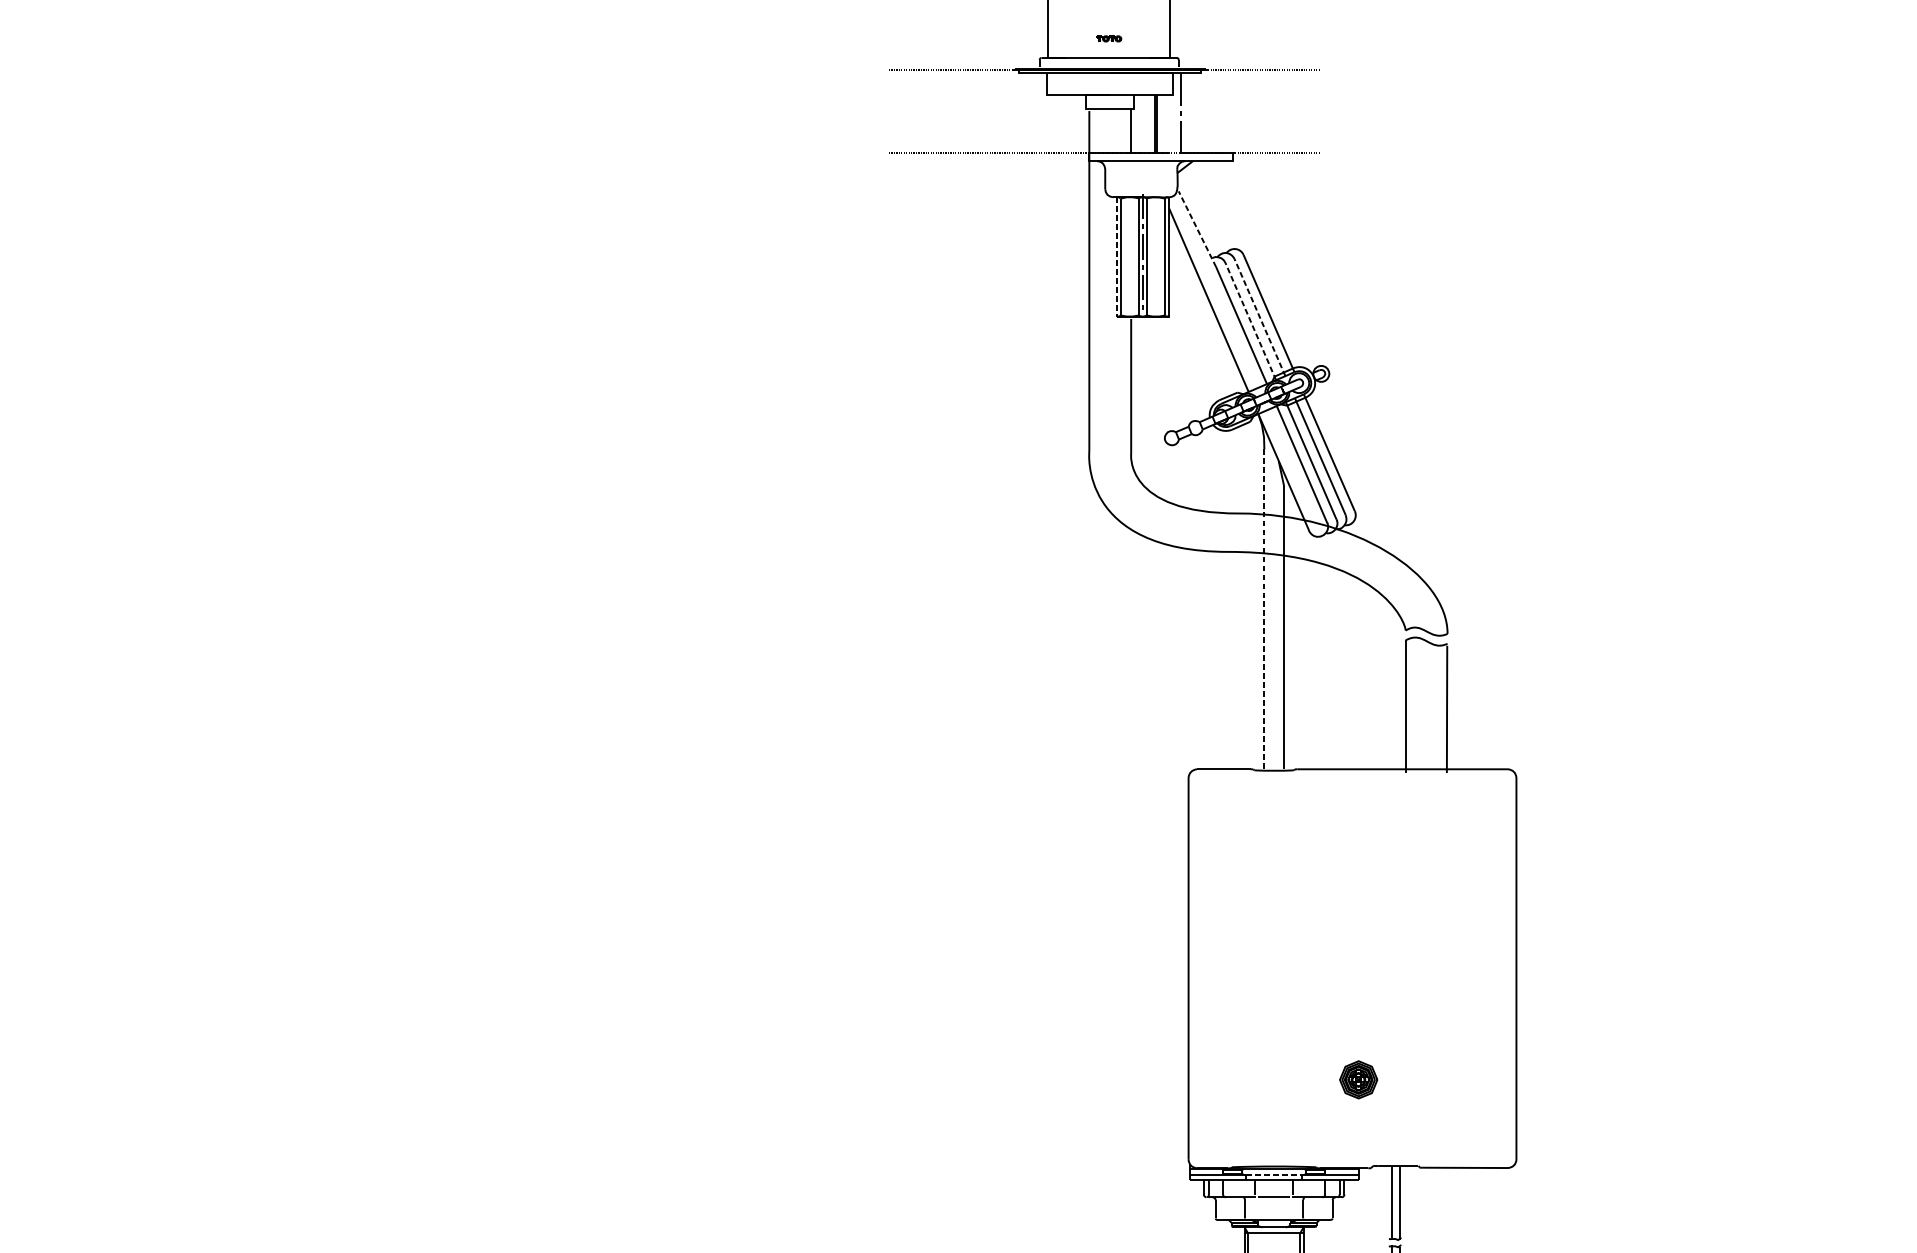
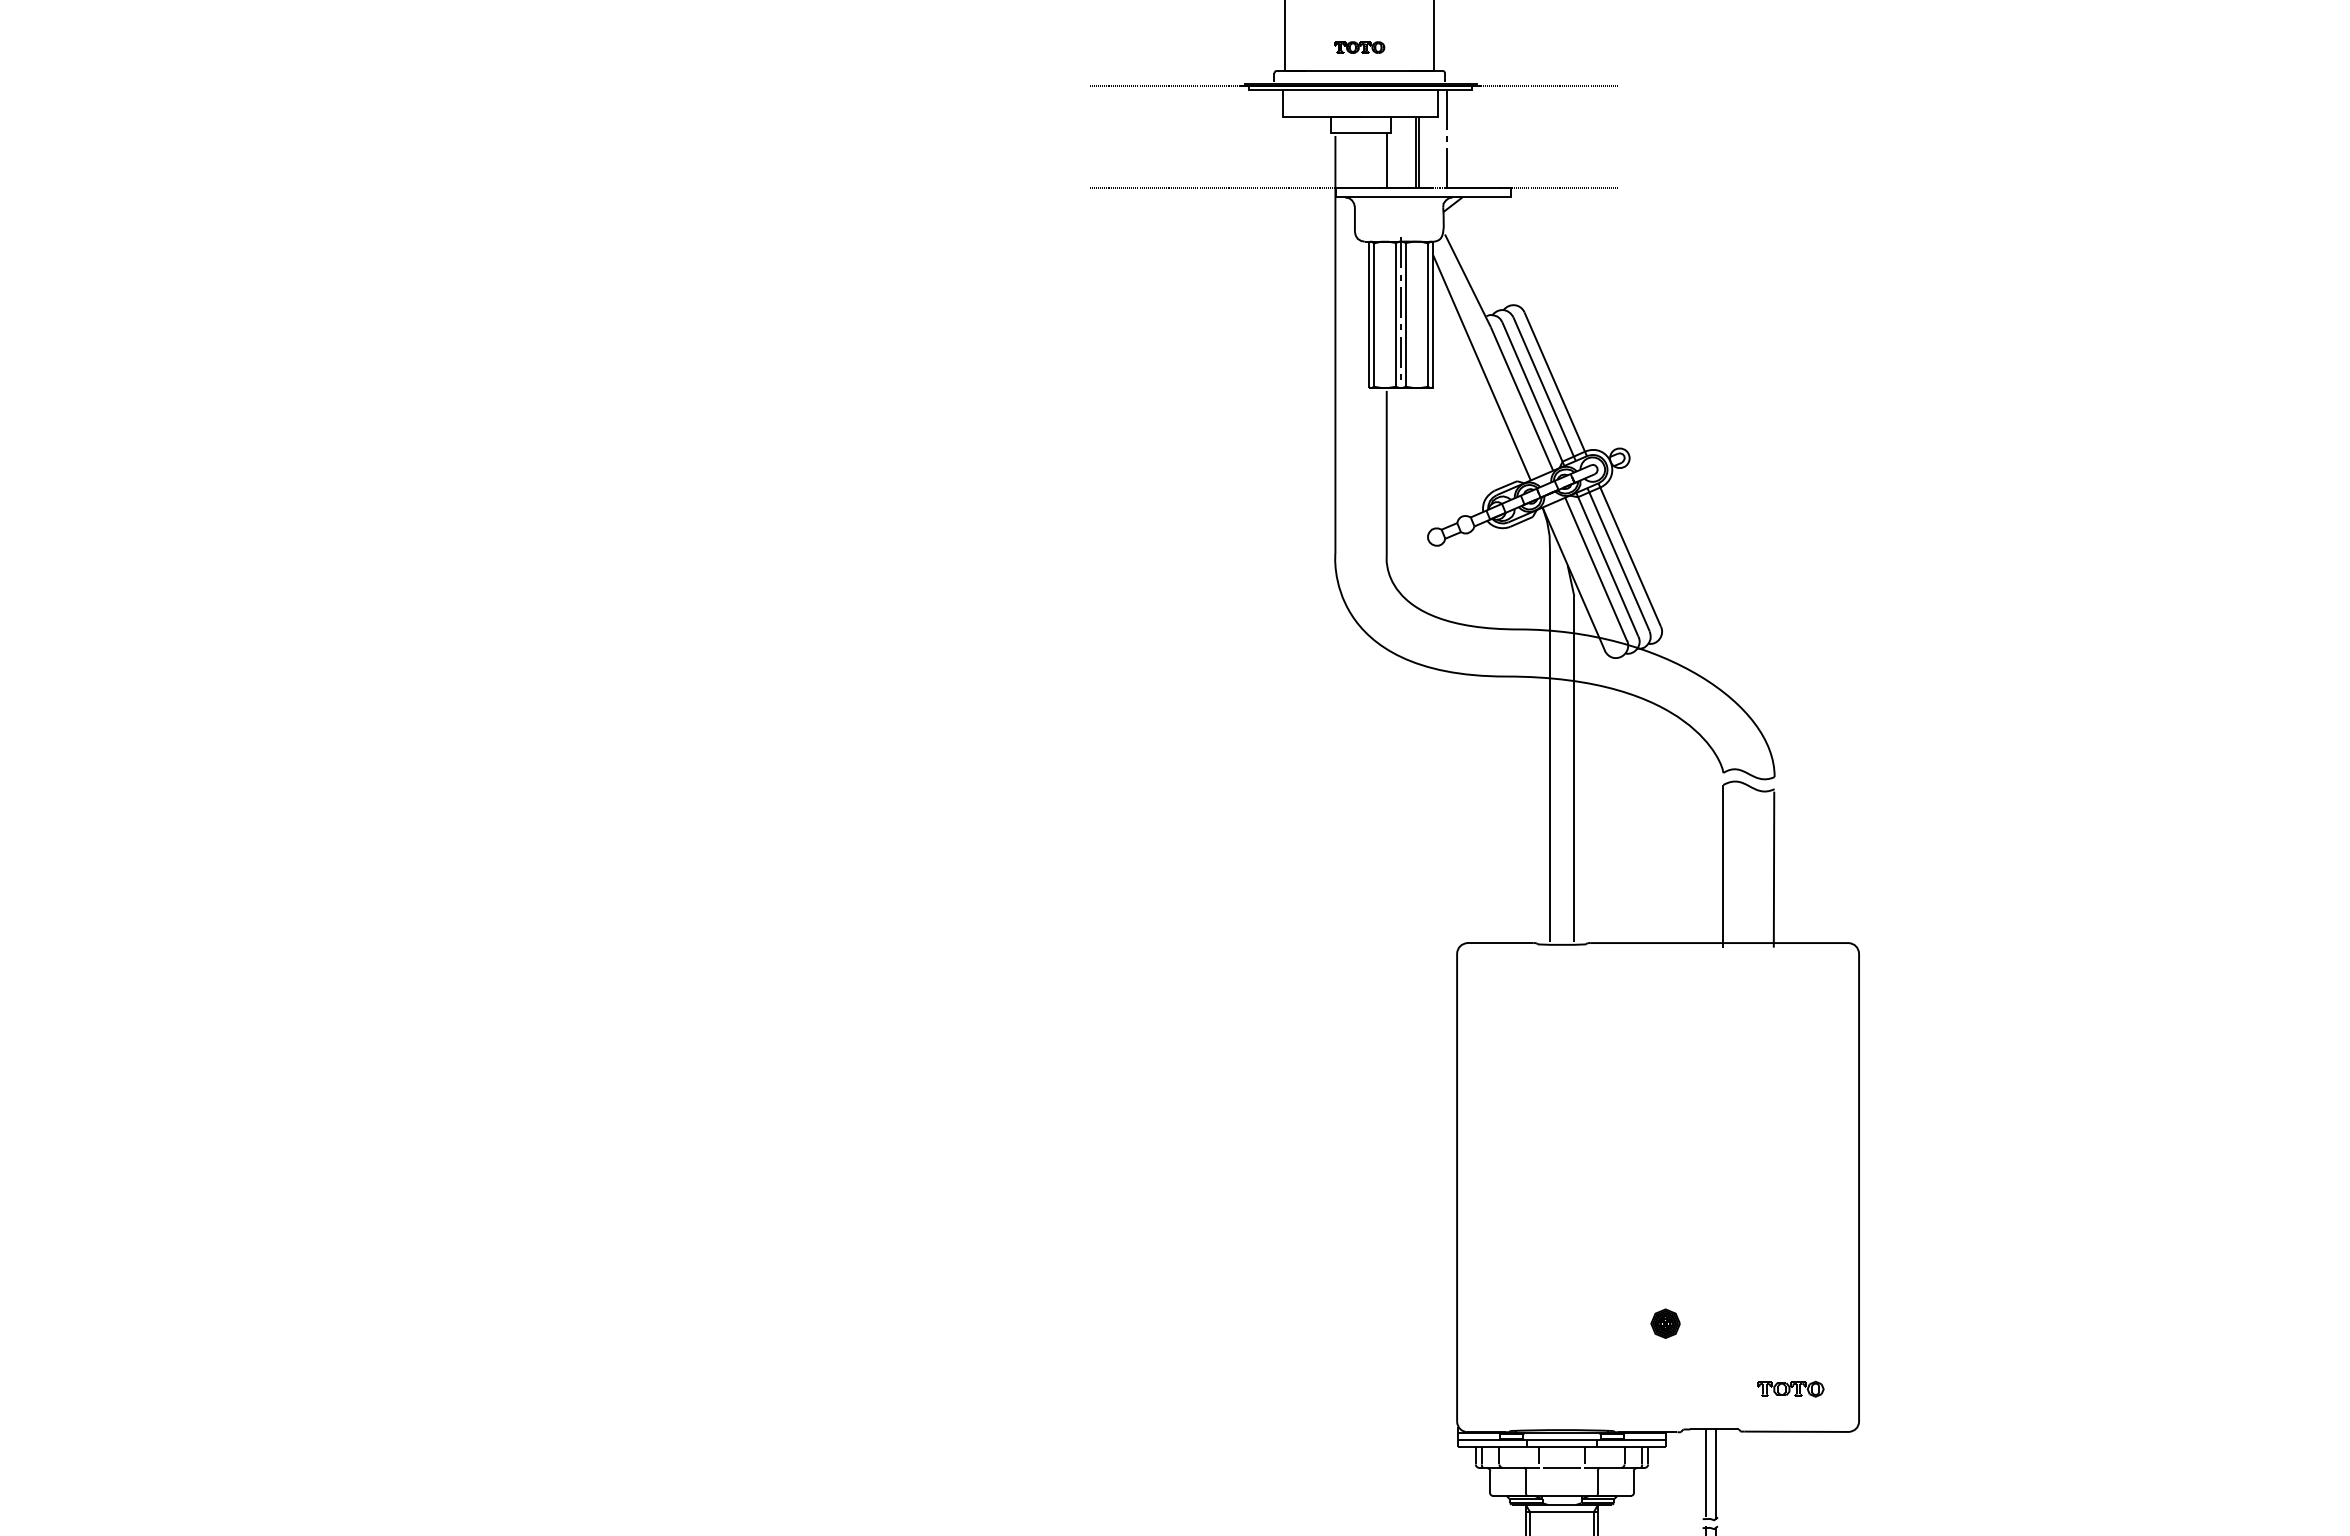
part: (1108, 38) -> (1359, 47), size x1.67
line: (1197, 228) -> (1467, 280), dashed -> solid
line: (1116, 257) -> (1368, 315), dashed -> solid
line: (1259, 316) -> (1544, 388), dashed -> solid
line: (1250, 321) -> (1533, 393), dashed -> solid
line: (1264, 608) -> (1550, 745), dashed -> solid
part: (1358, 1079) -> (1665, 1323), size x0.62
part: (1460, 1132) -> (1790, 1388), added
line: (1273, 1174) -> (1561, 1440), dashed -> solid

